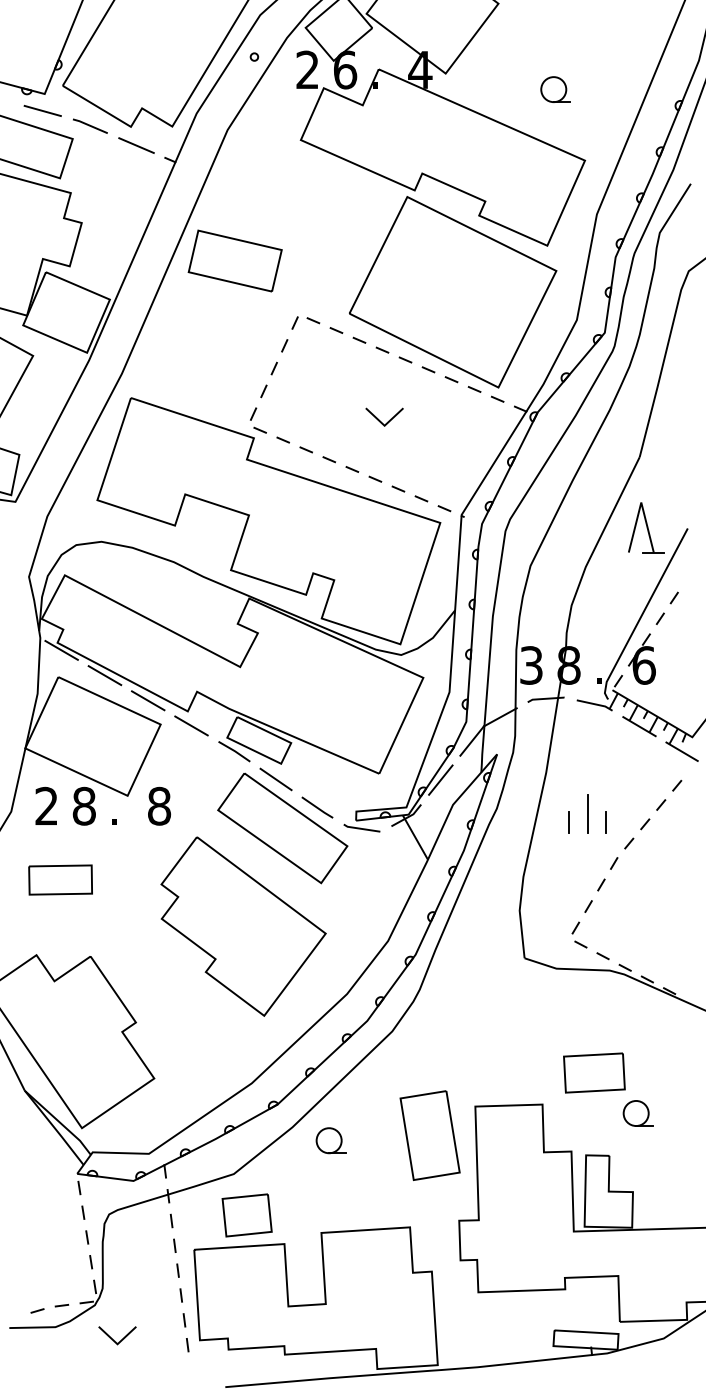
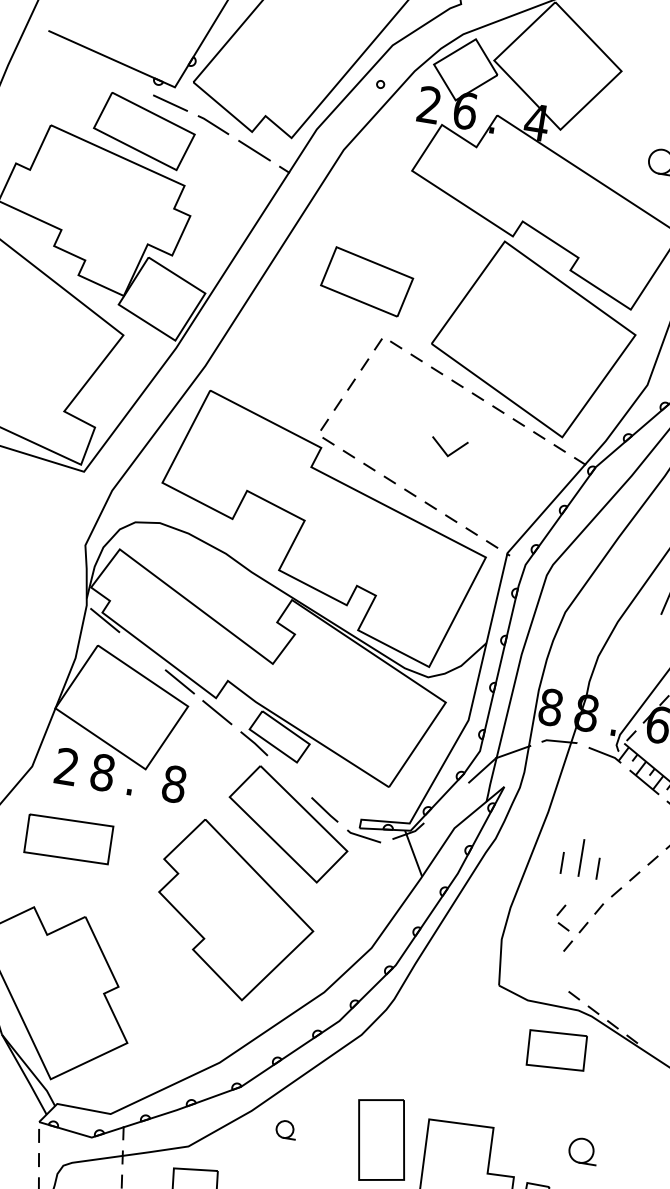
part: (234, 260) -> (366, 281), moved
text: (531, 665) -> (550, 707), 3 -> 8
line: (104, 675) -> (142, 651), removed
line: (275, 779) -> (289, 776), removed
line: (440, 779) -> (446, 802), removed
part: (60, 879) -> (68, 838), size x1.4
part: (579, 934) -> (563, 917), moved
part: (594, 1072) -> (557, 1049), moved
part: (330, 1140) -> (285, 1129), size x0.7

